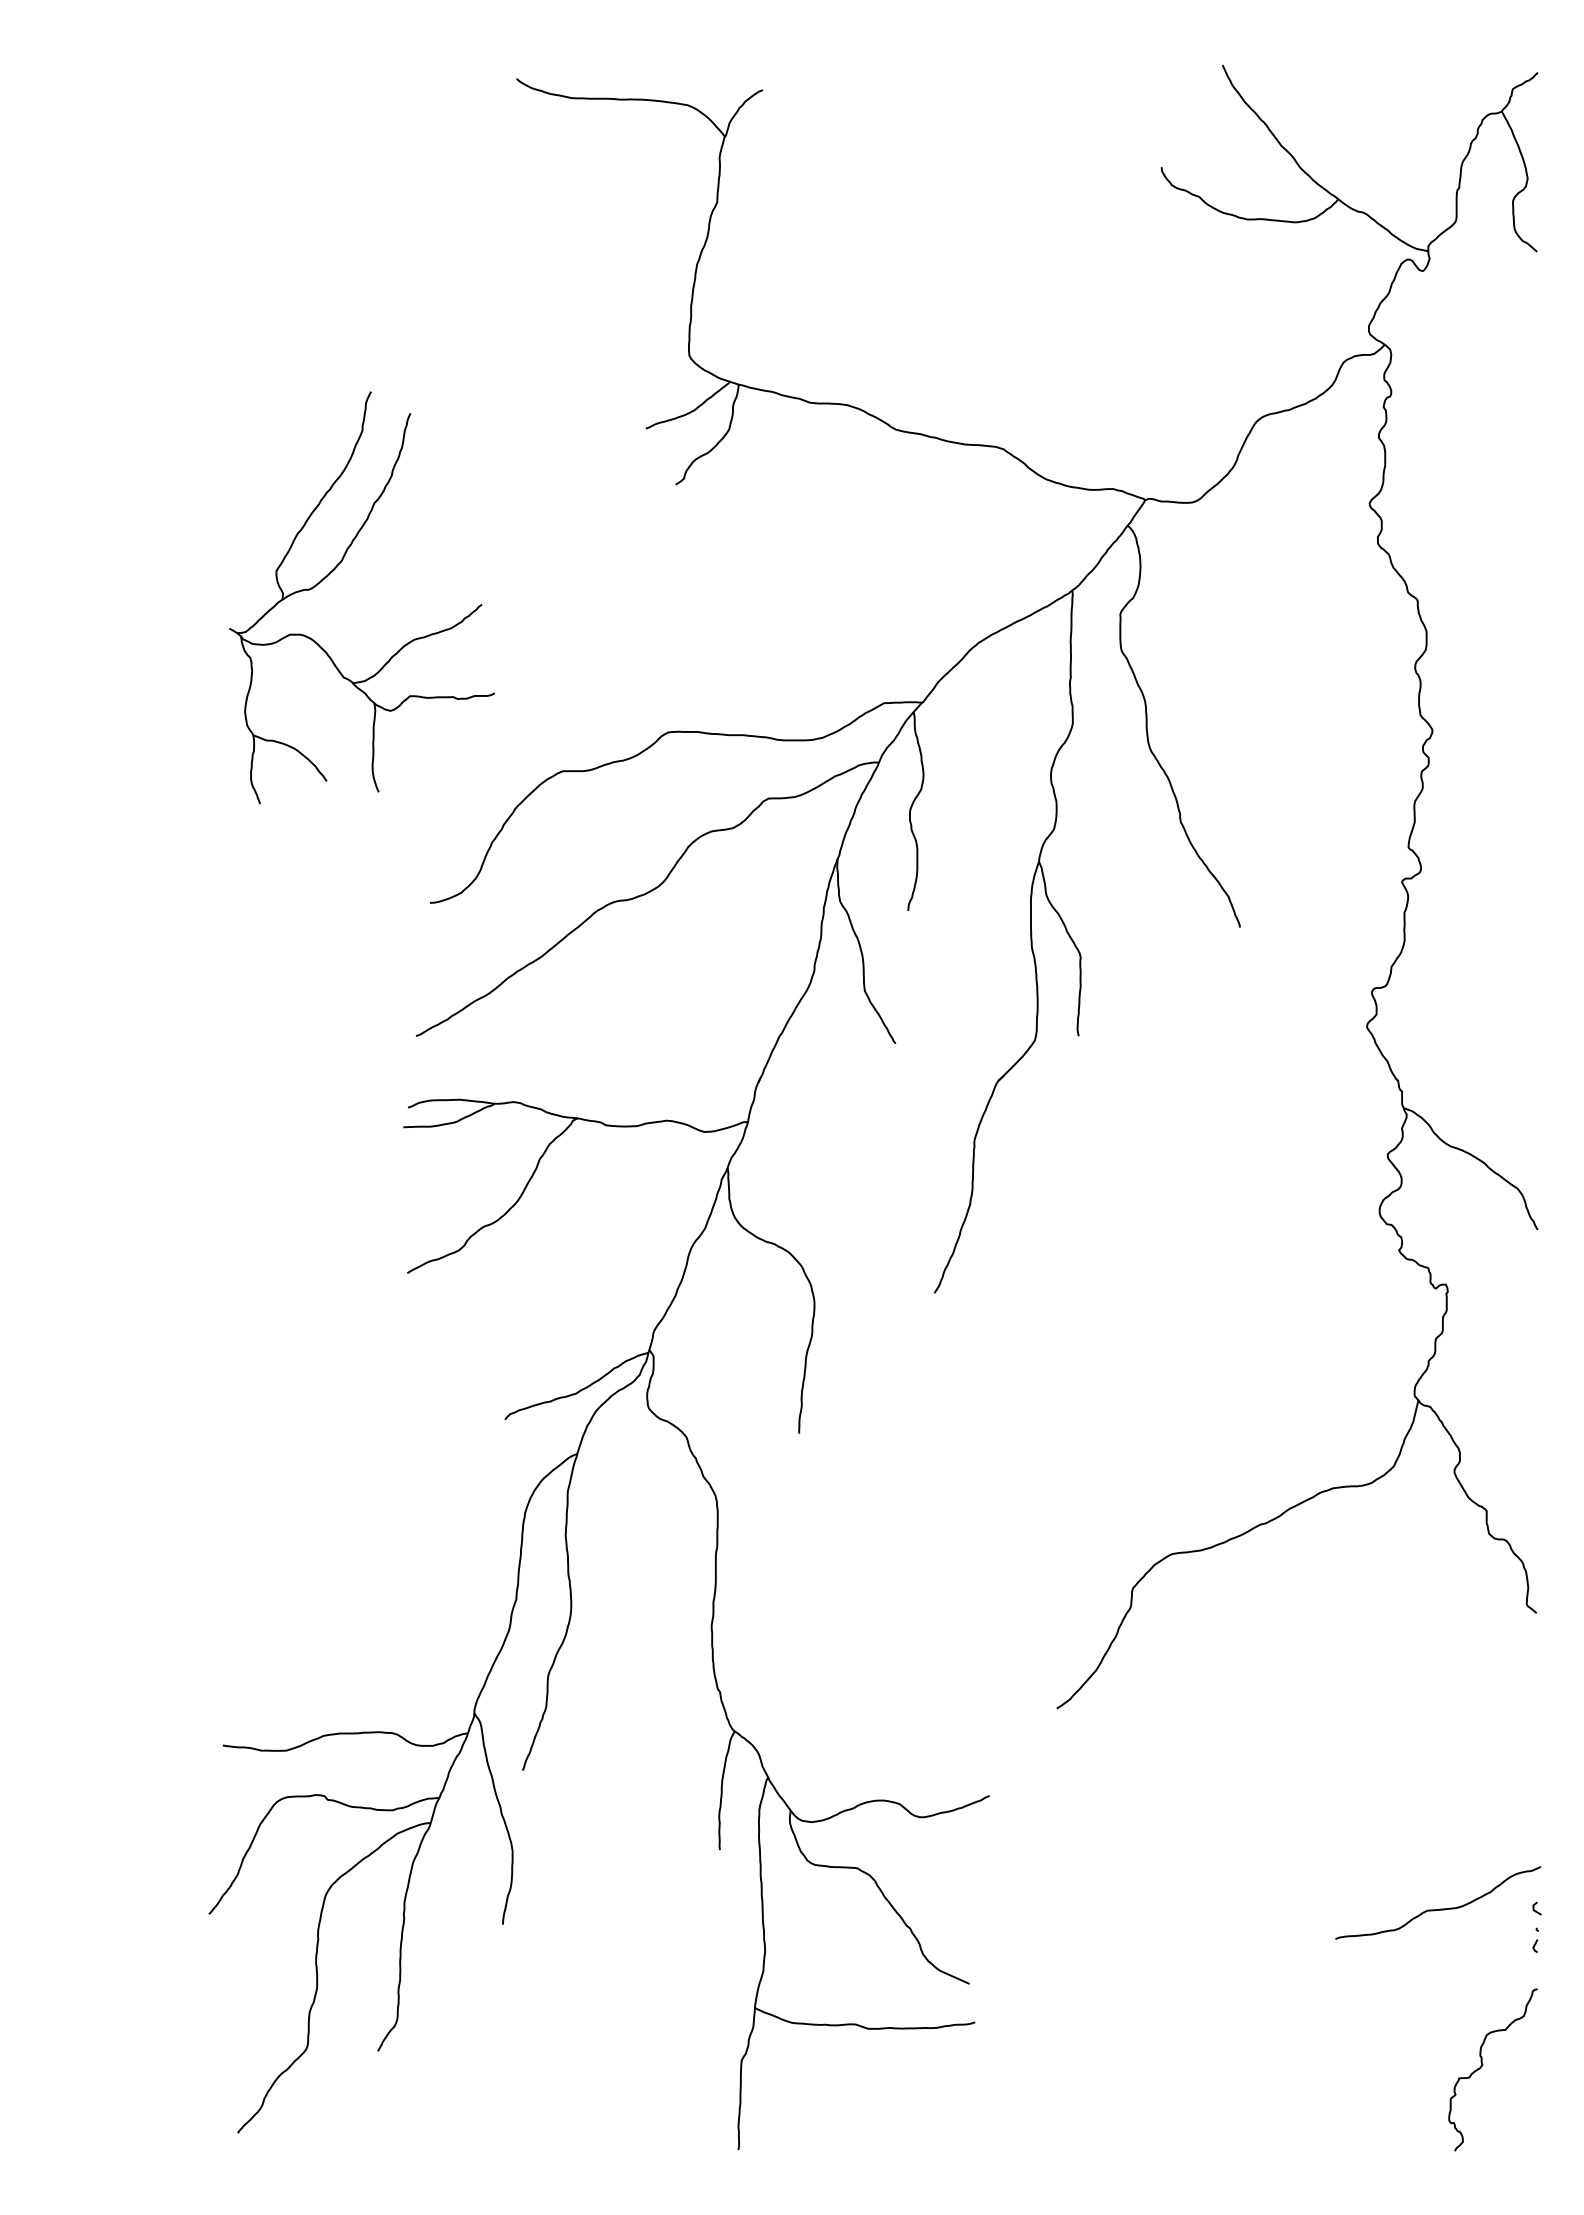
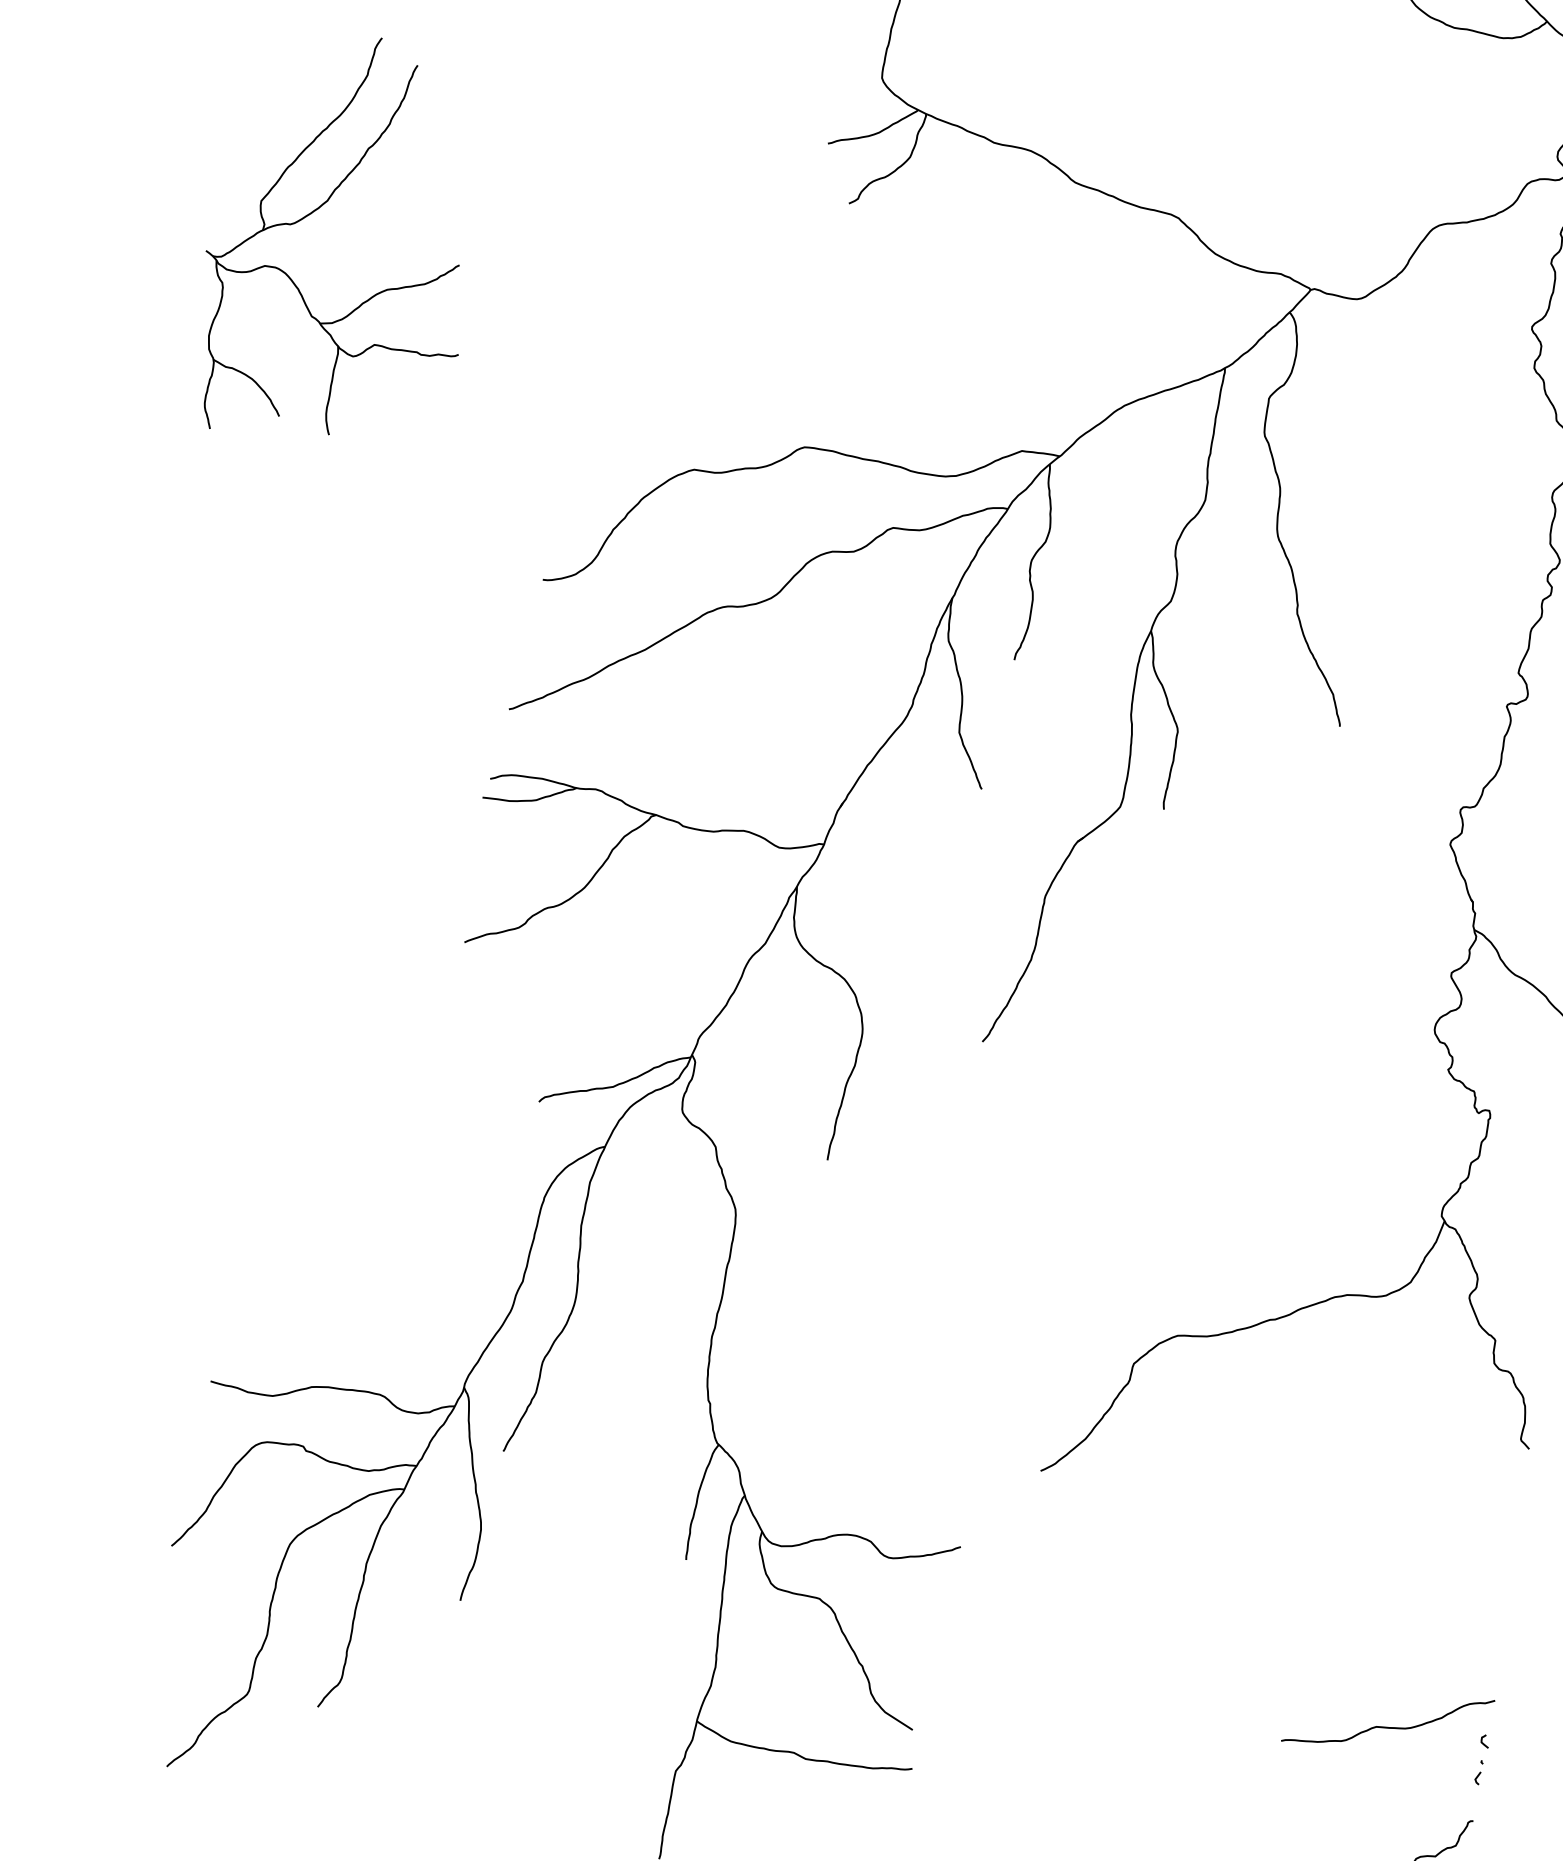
part: (334, 570) -> (318, 209), moved

